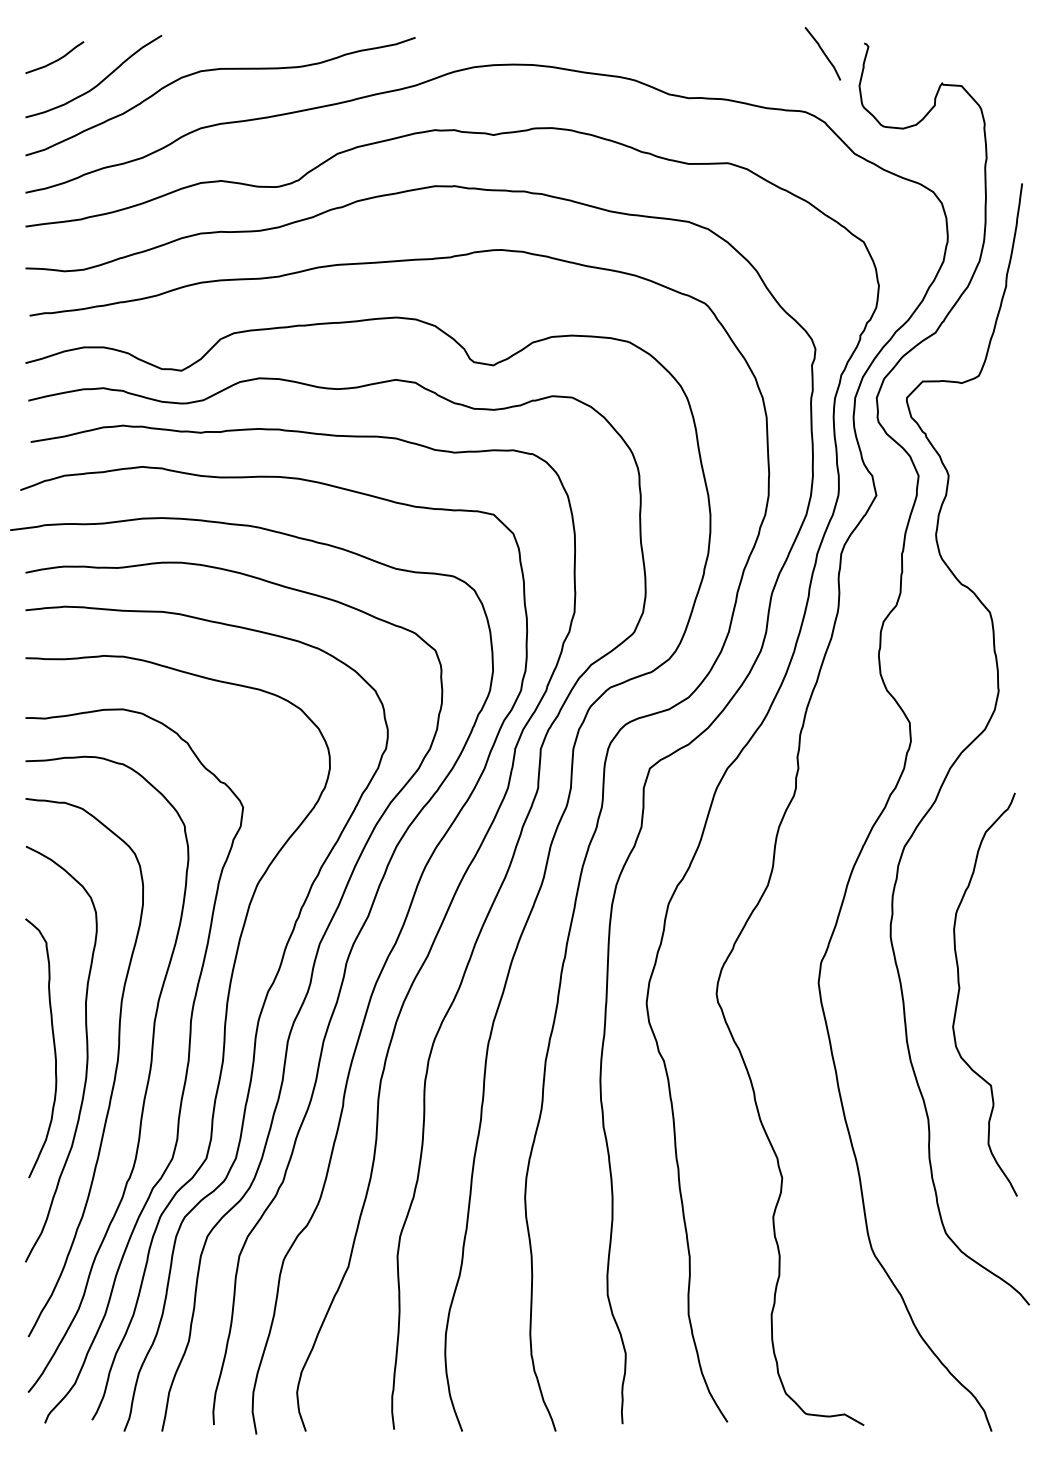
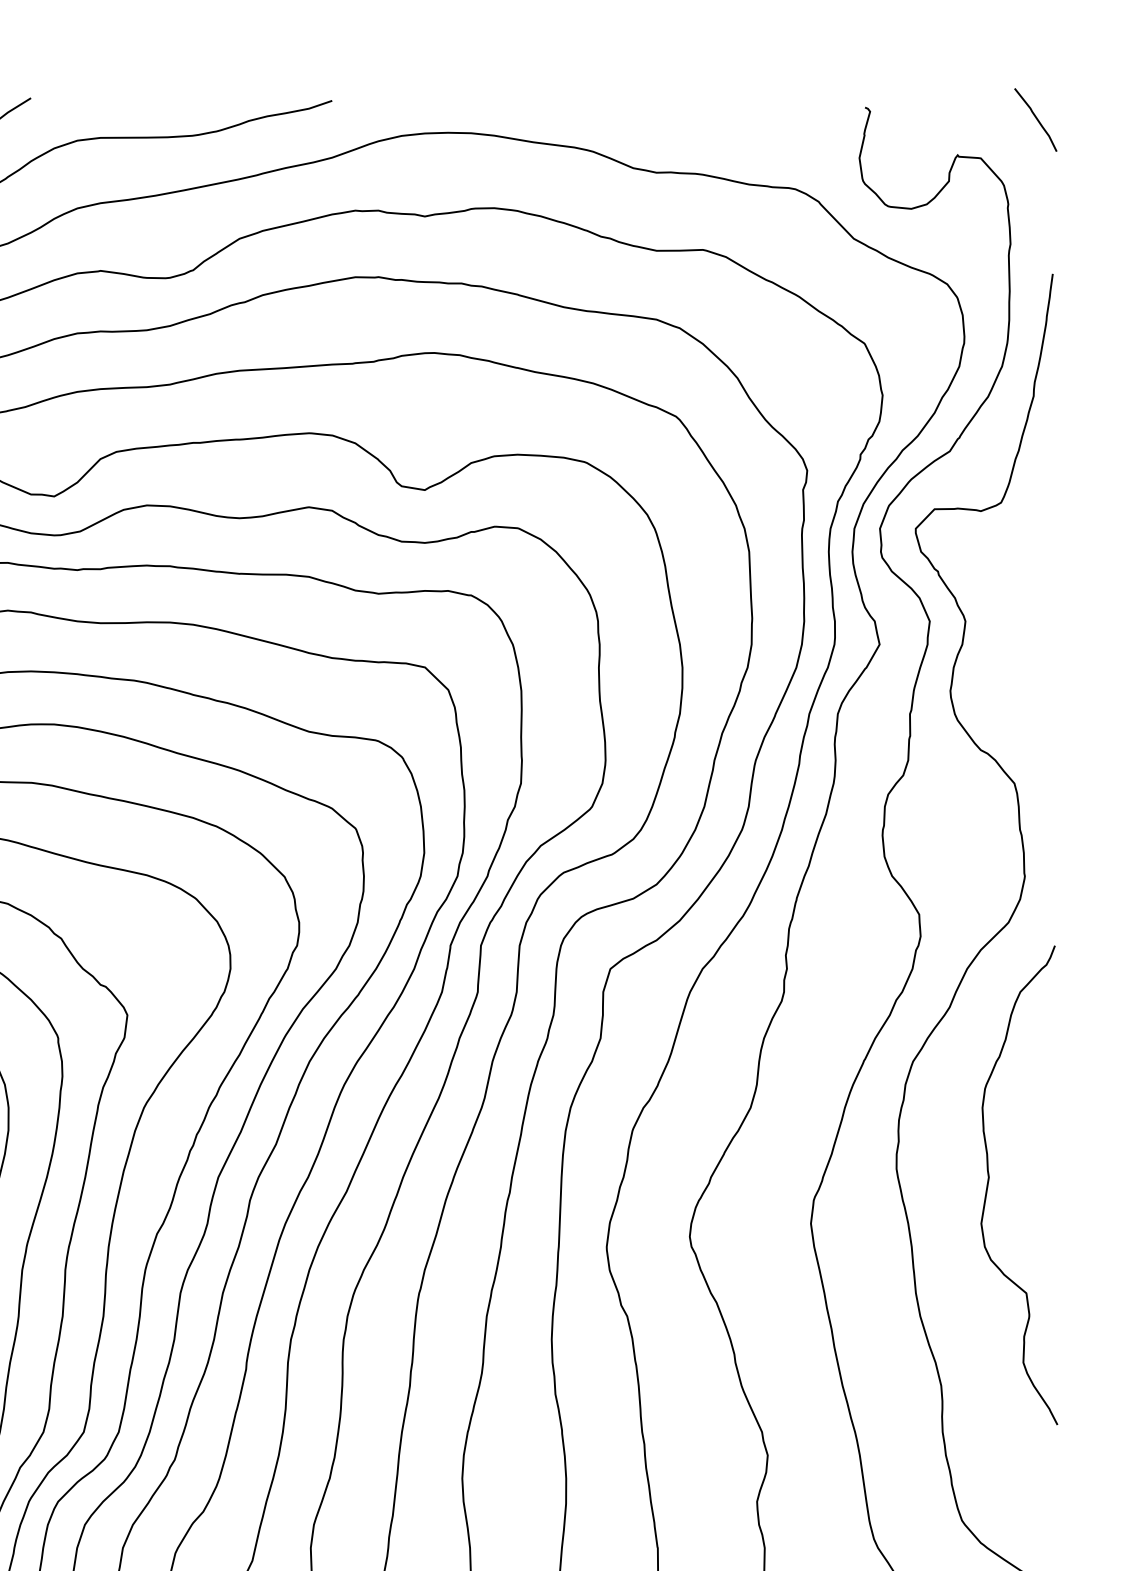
curve: (822, 52) -> (1035, 118), moved
curve: (960, 989) -> (990, 1179), moved

